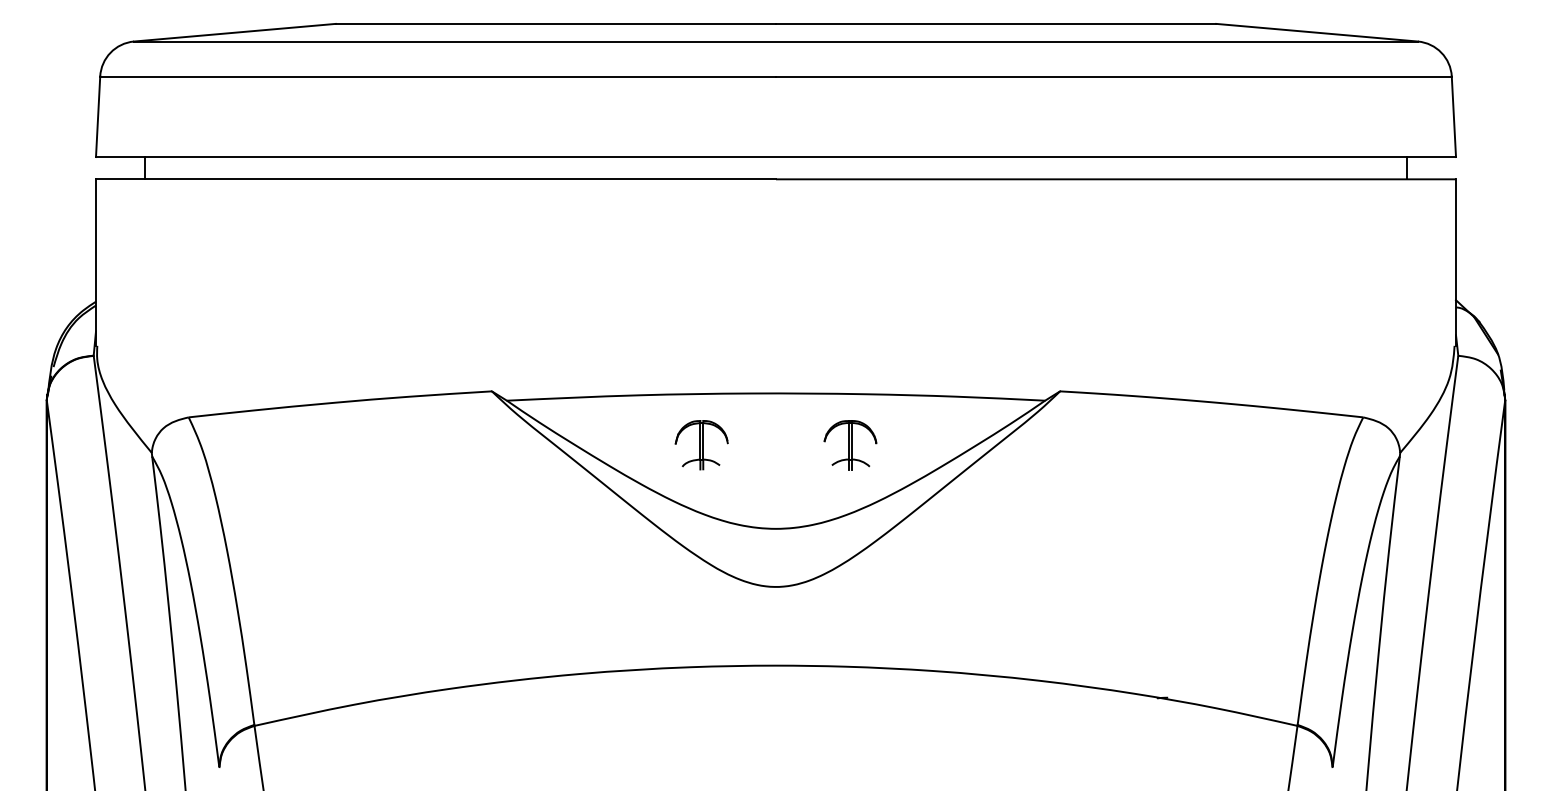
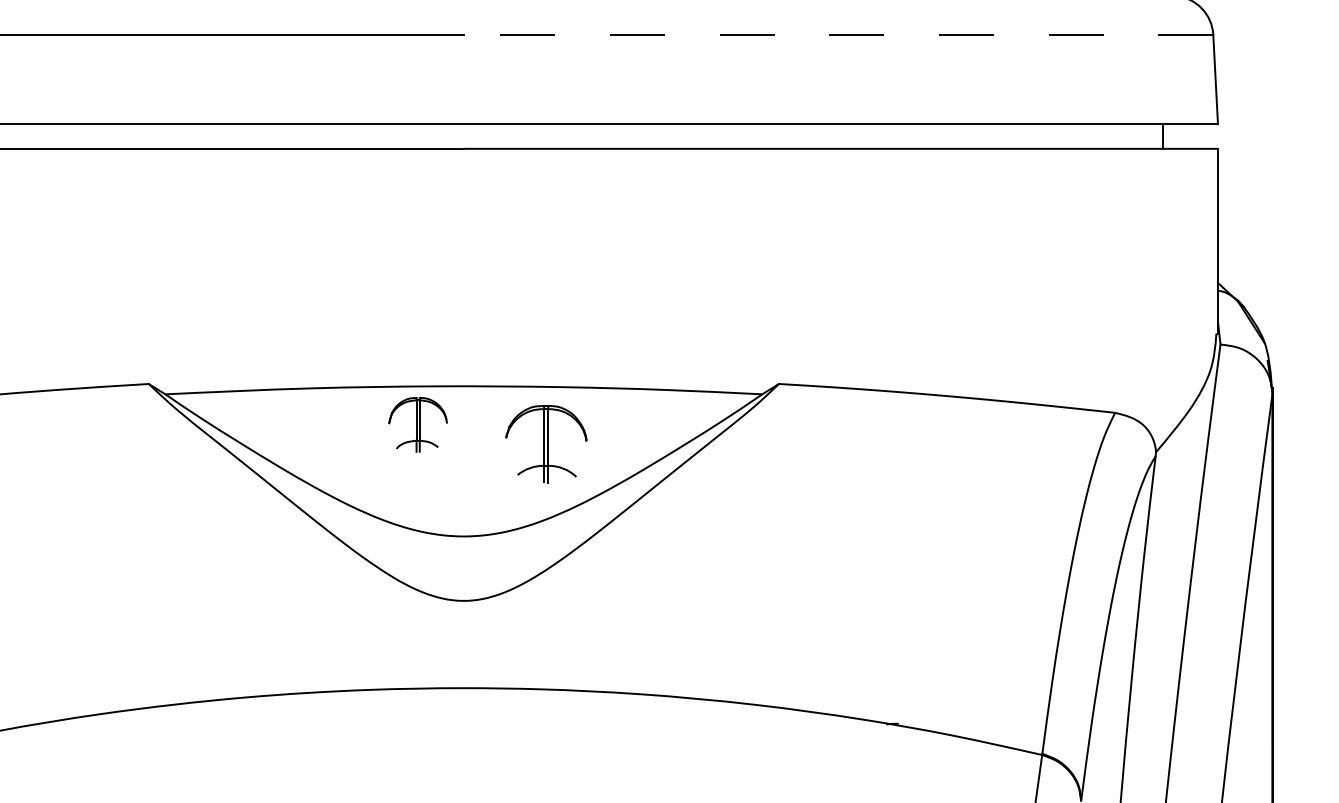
line: (1113, 76) -> (838, 34), solid -> dashed
part: (701, 445) -> (417, 425), moved
part: (850, 445) -> (546, 444), size x1.4

